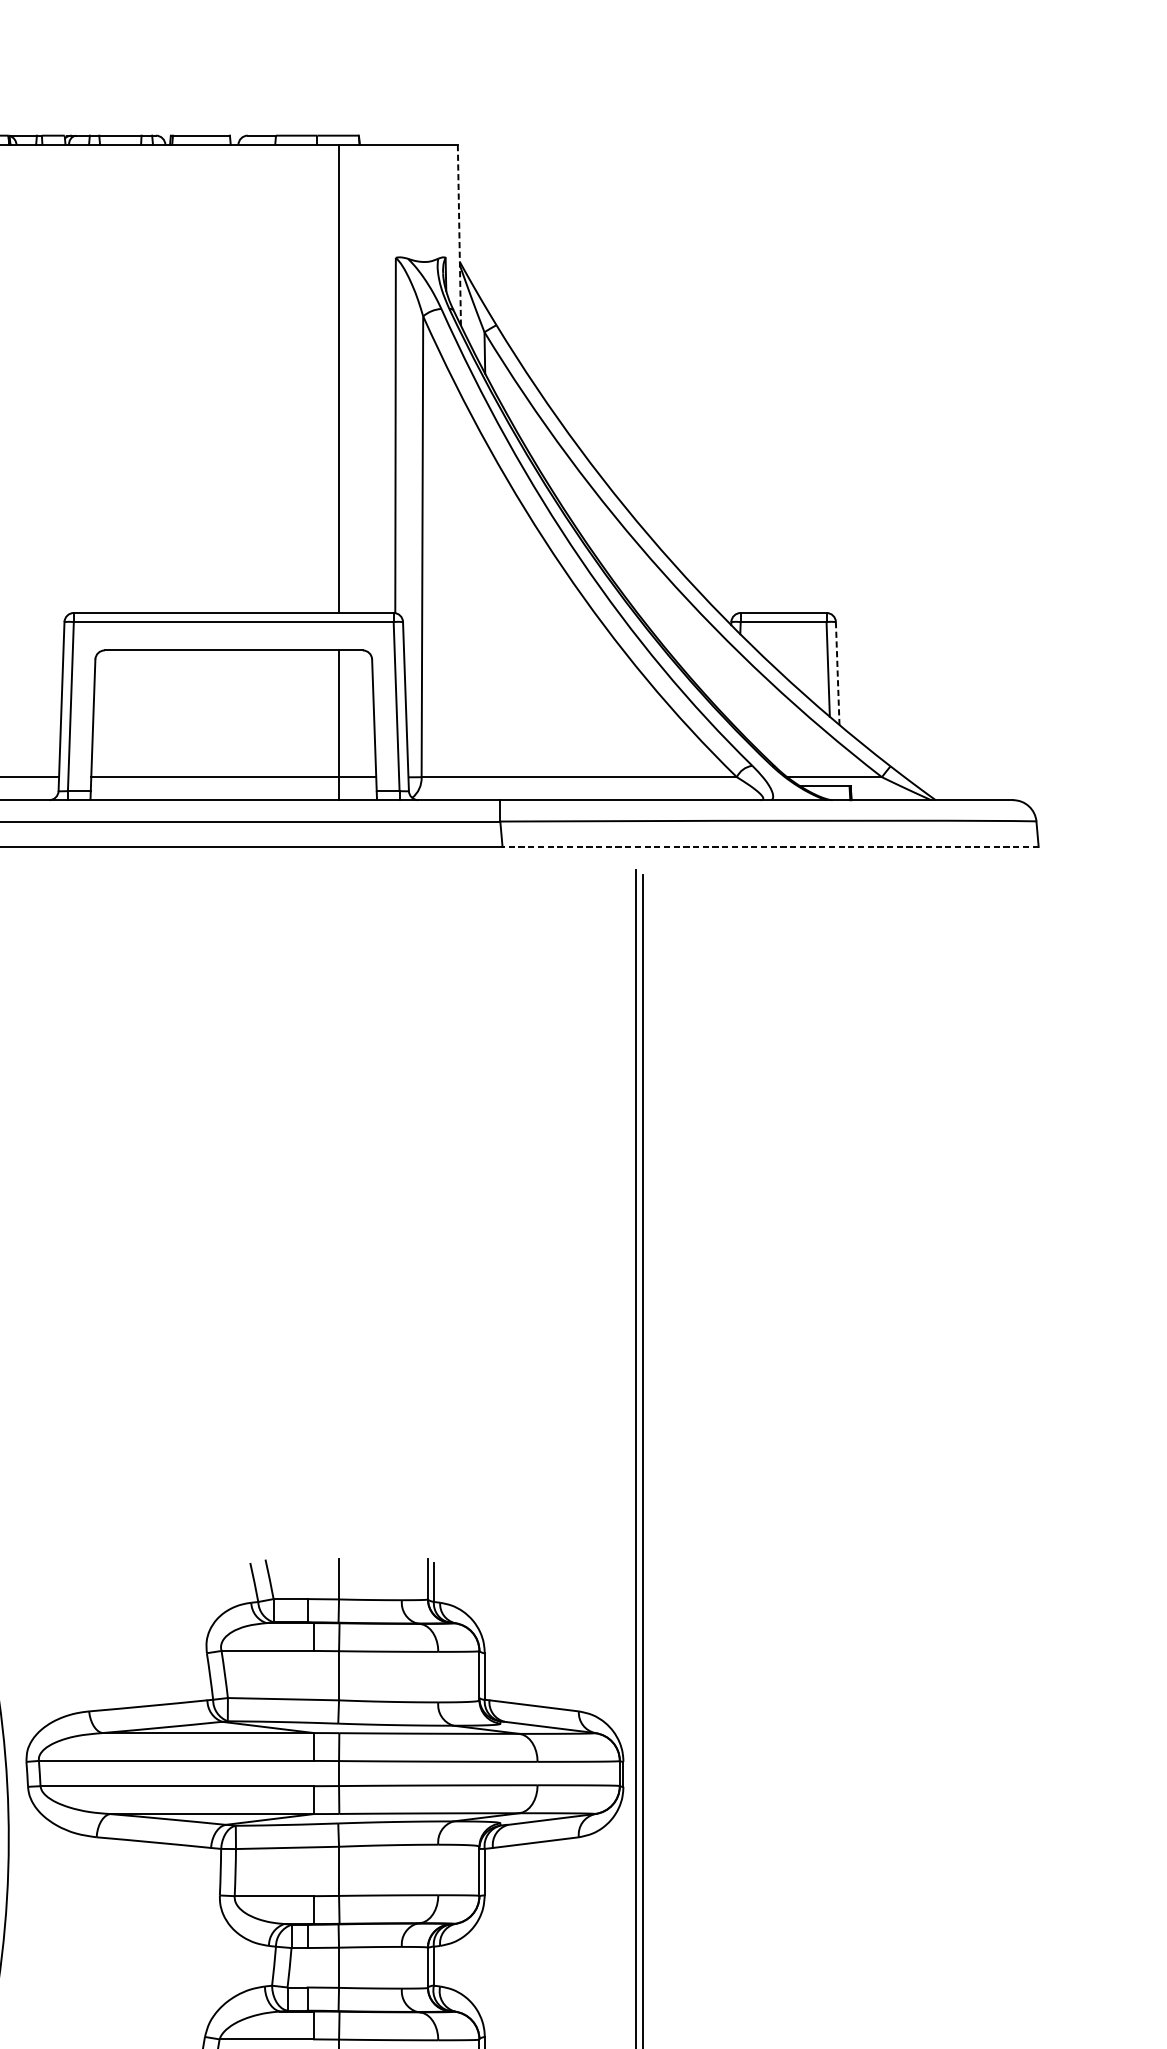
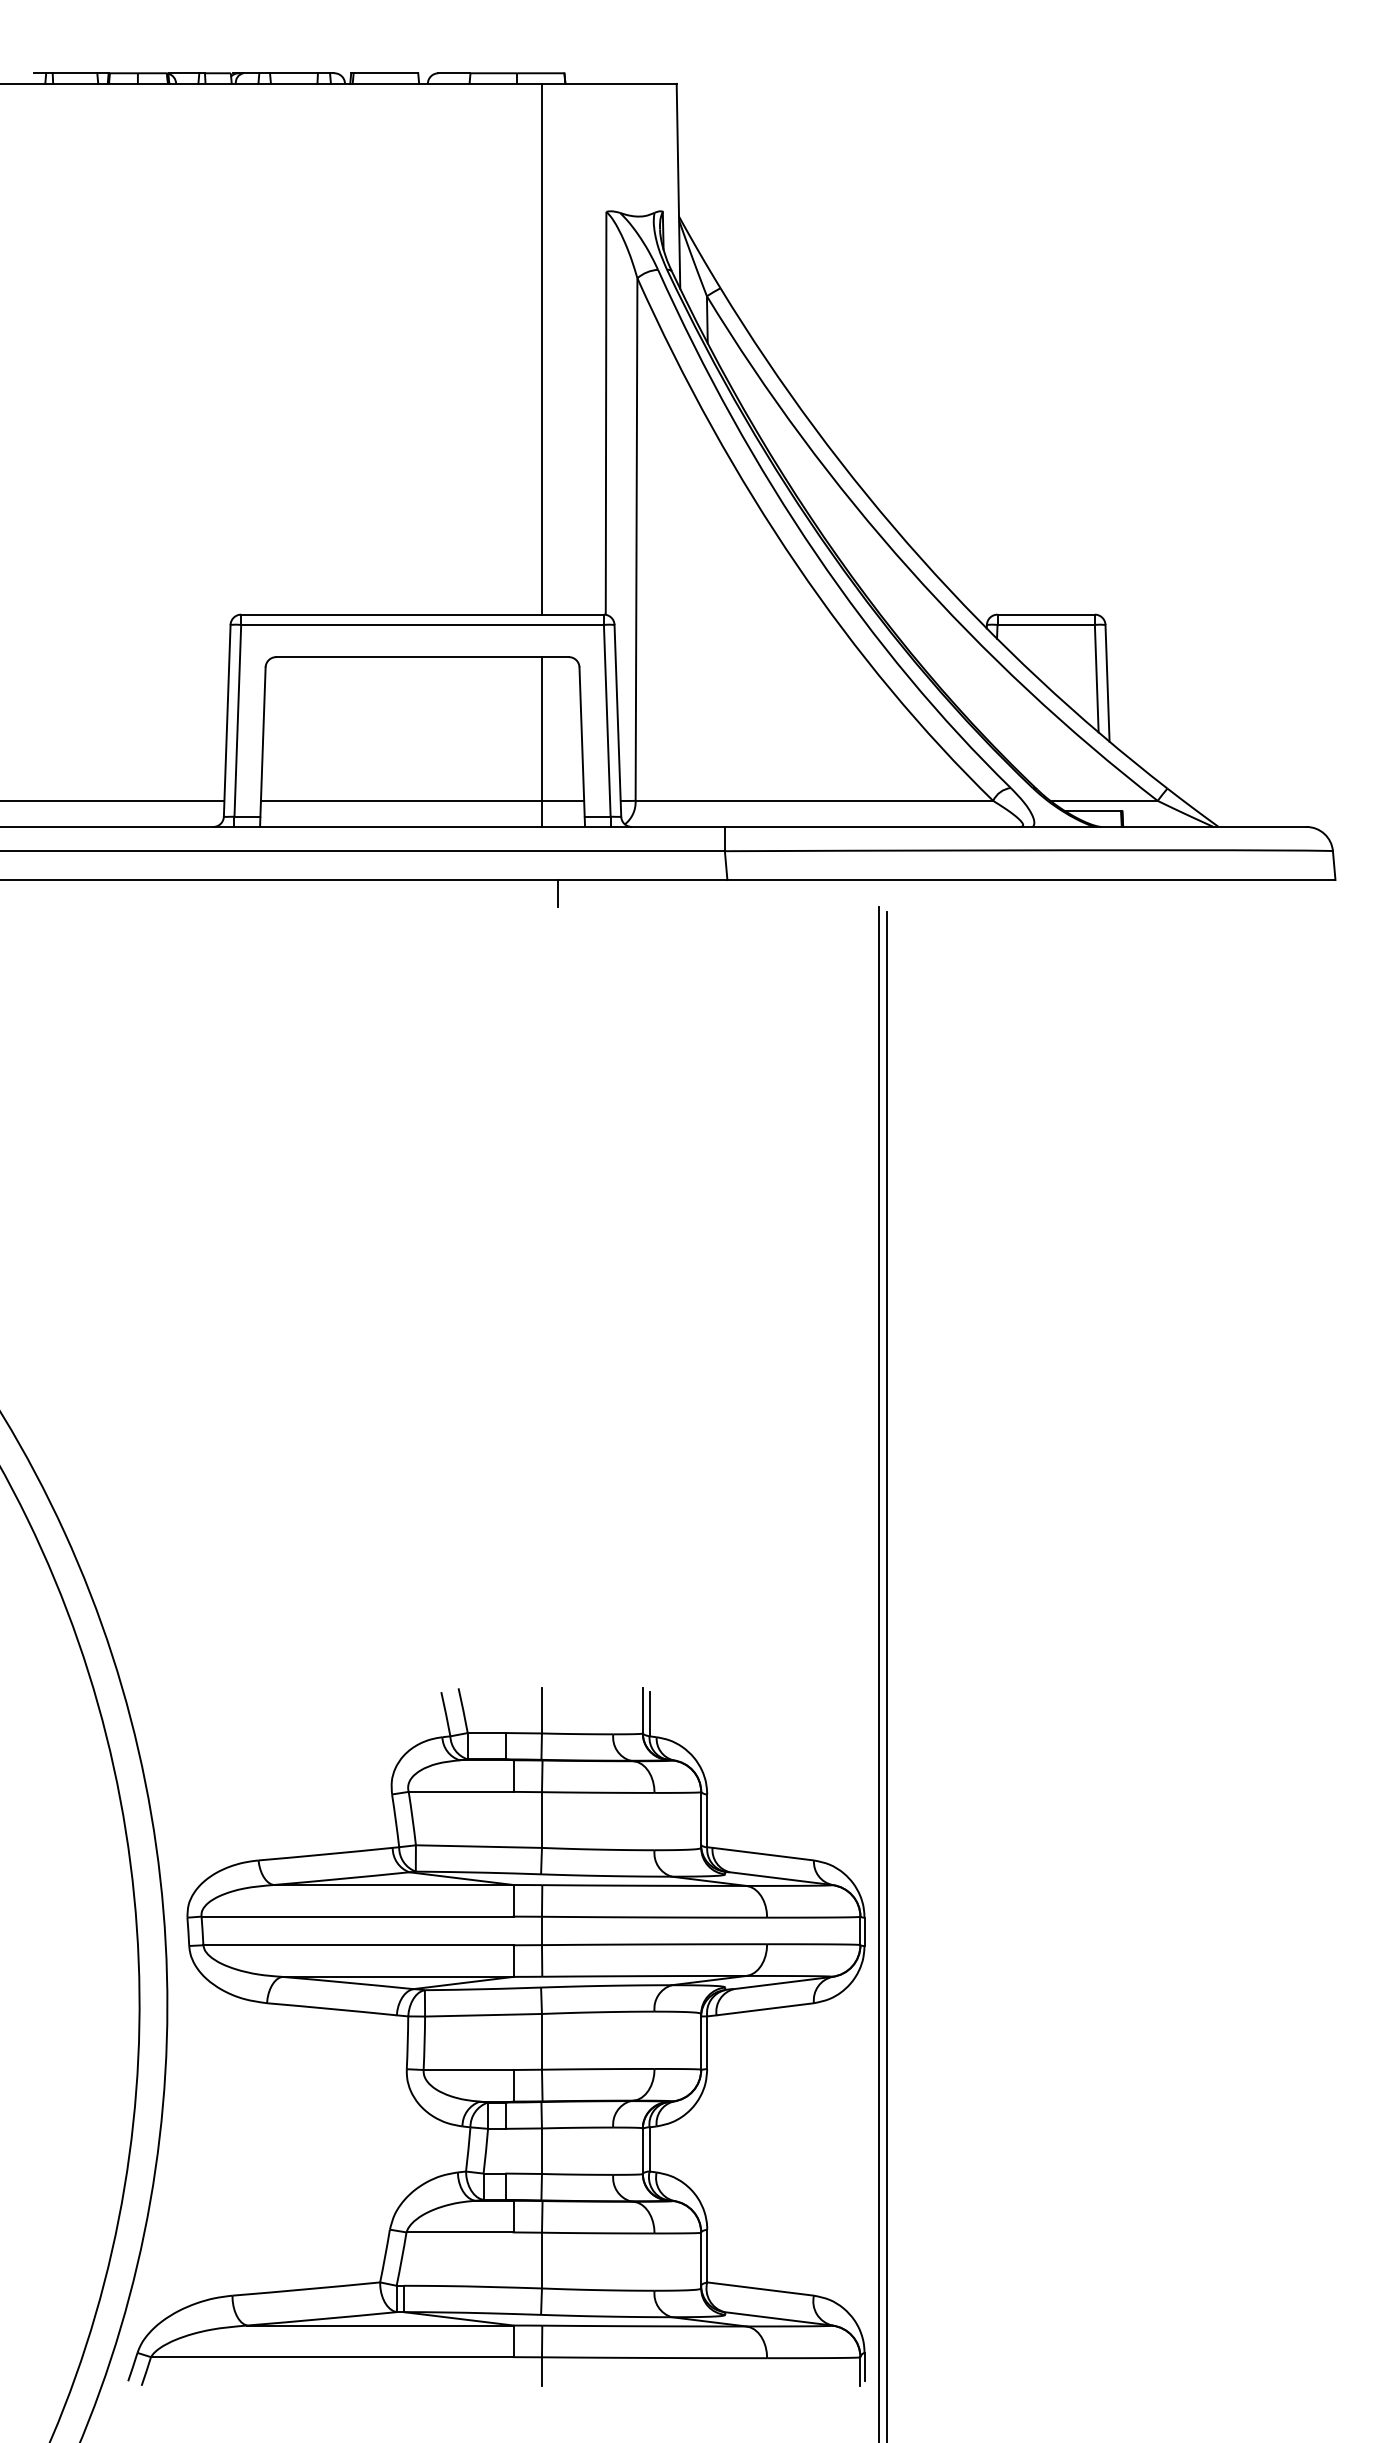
line: (459, 235) -> (678, 186), dashed -> solid
line: (837, 673) -> (1107, 683), dashed -> solid
line: (769, 847) -> (1030, 880), dashed -> solid
line: (352, 858) -> (557, 893), added

